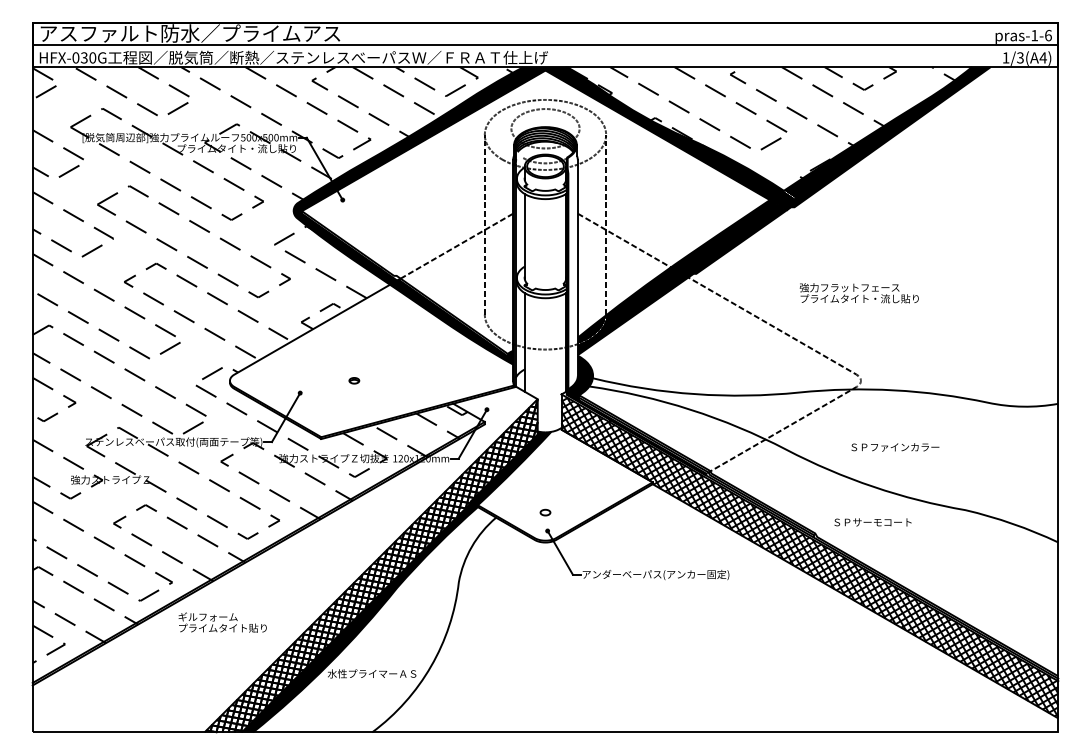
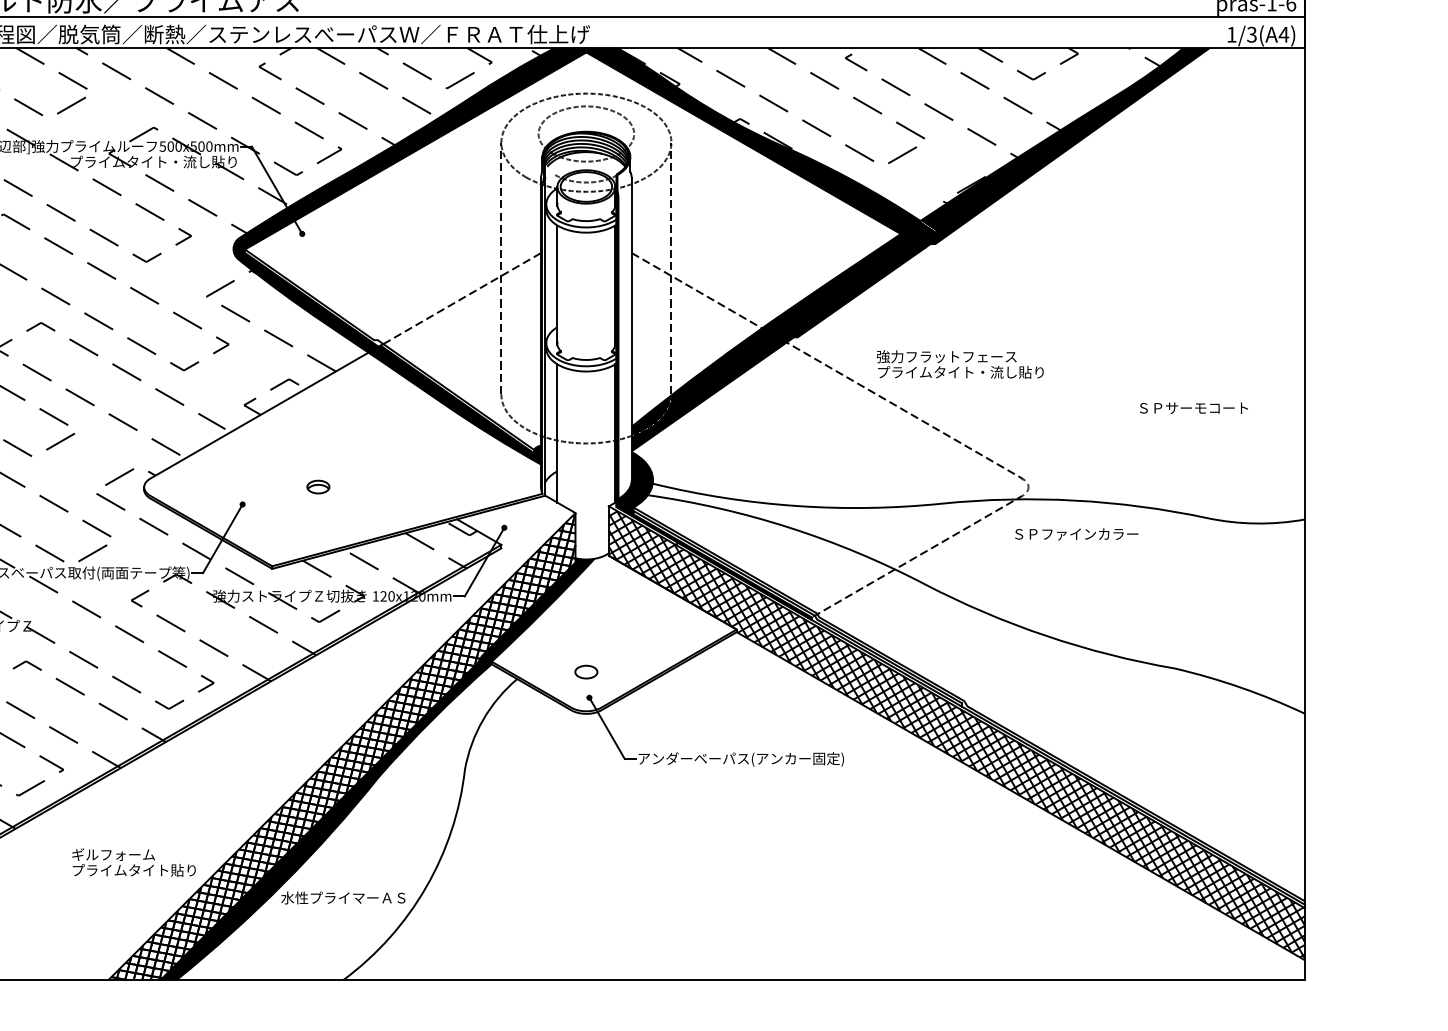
text: (858, 293) -> (959, 364), moved
part: (354, 380) -> (318, 486), size x1.6
text: (895, 447) -> (1076, 534), moved
part: (545, 512) -> (586, 671), size x1.6
text: (872, 522) -> (1193, 408), moved
text: (222, 622) -> (133, 862), moved

